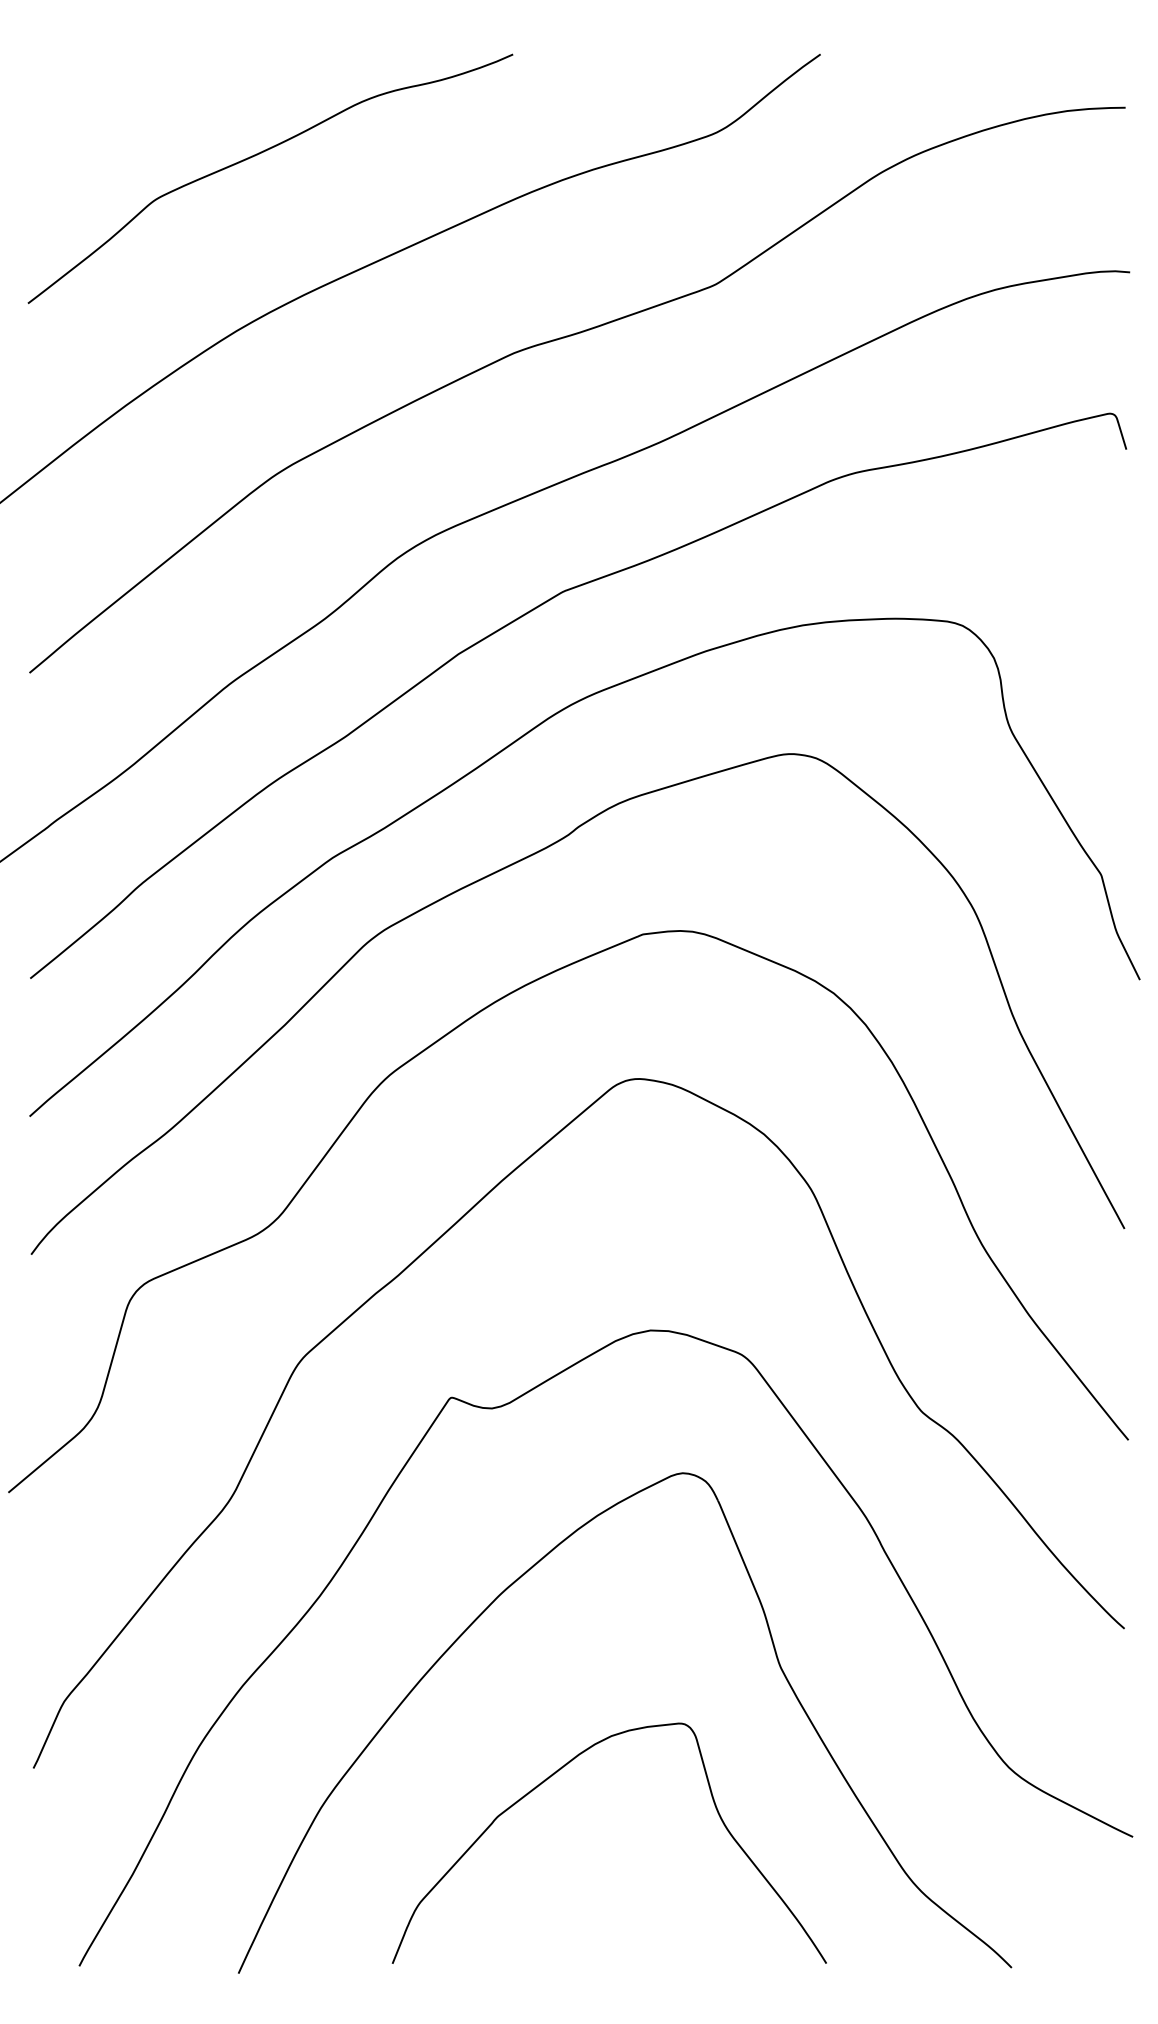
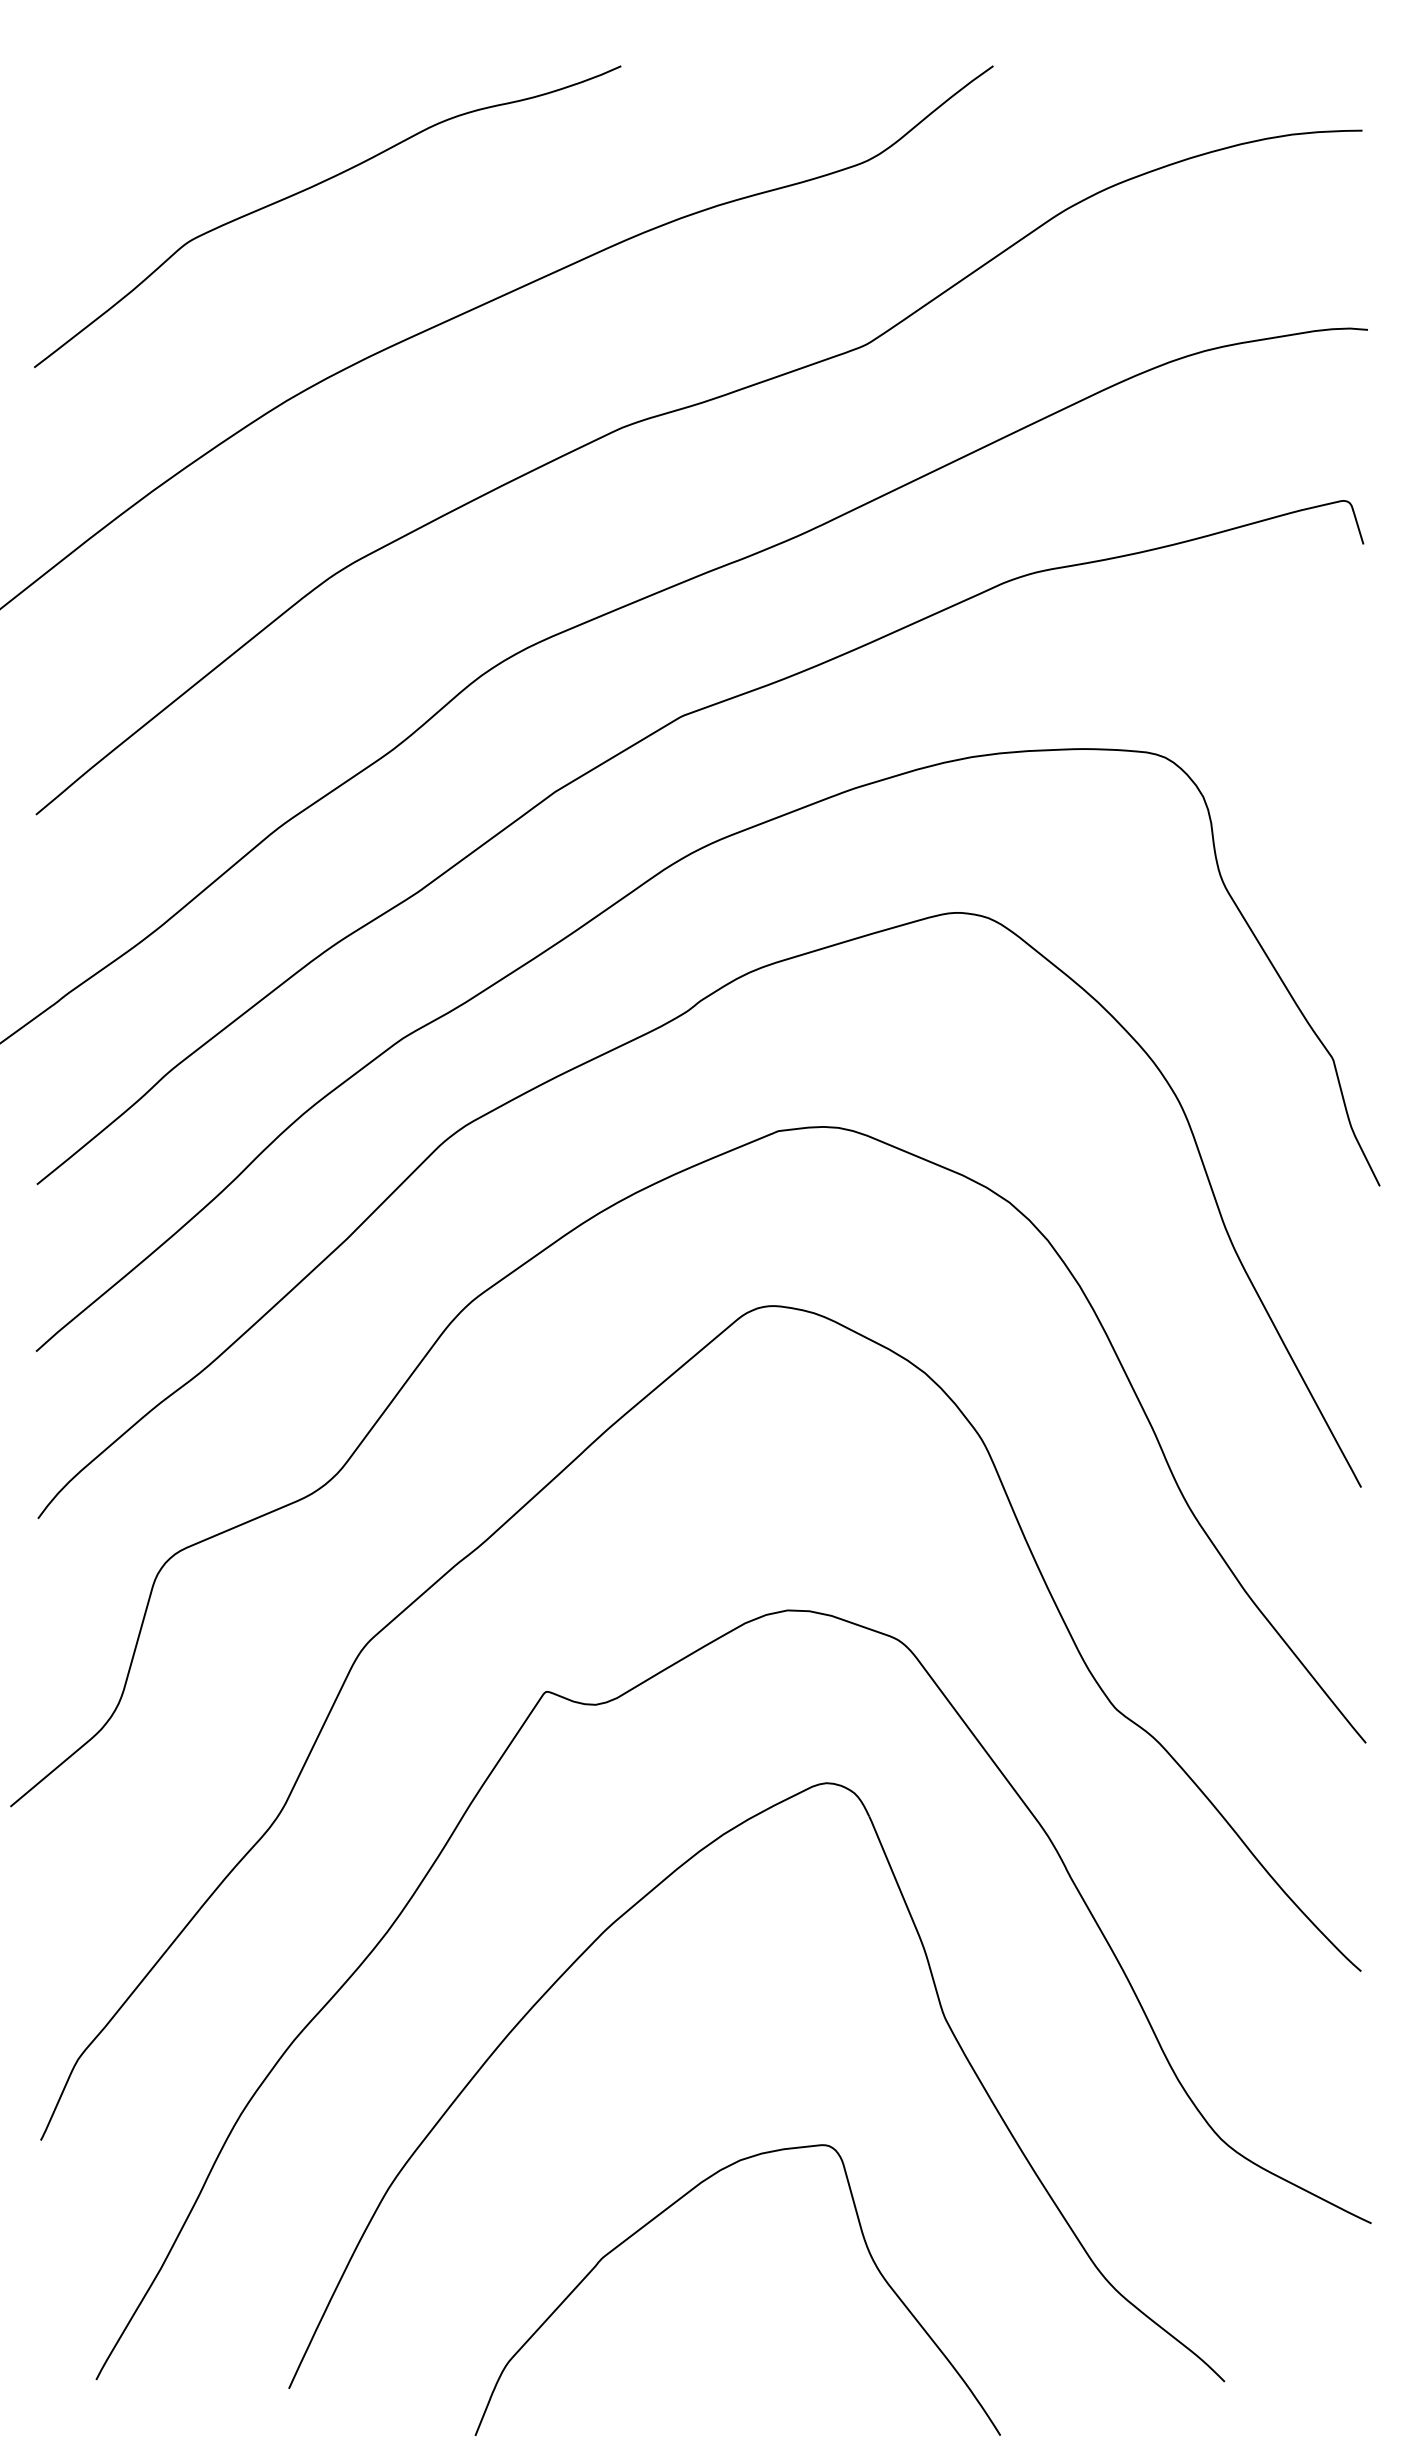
curve: (557, 1772) -> (674, 2204), moved

